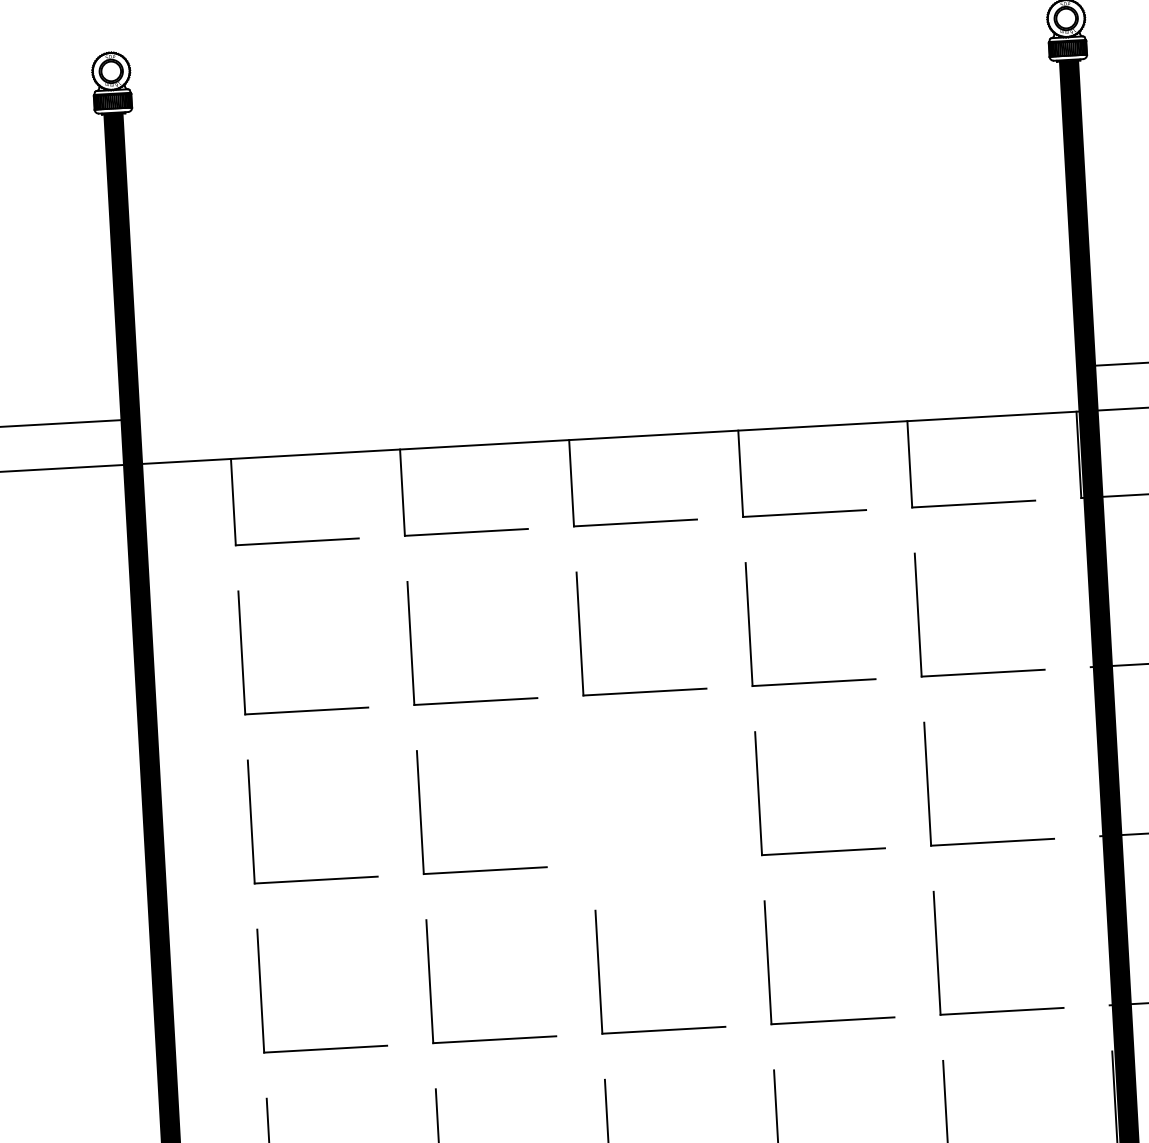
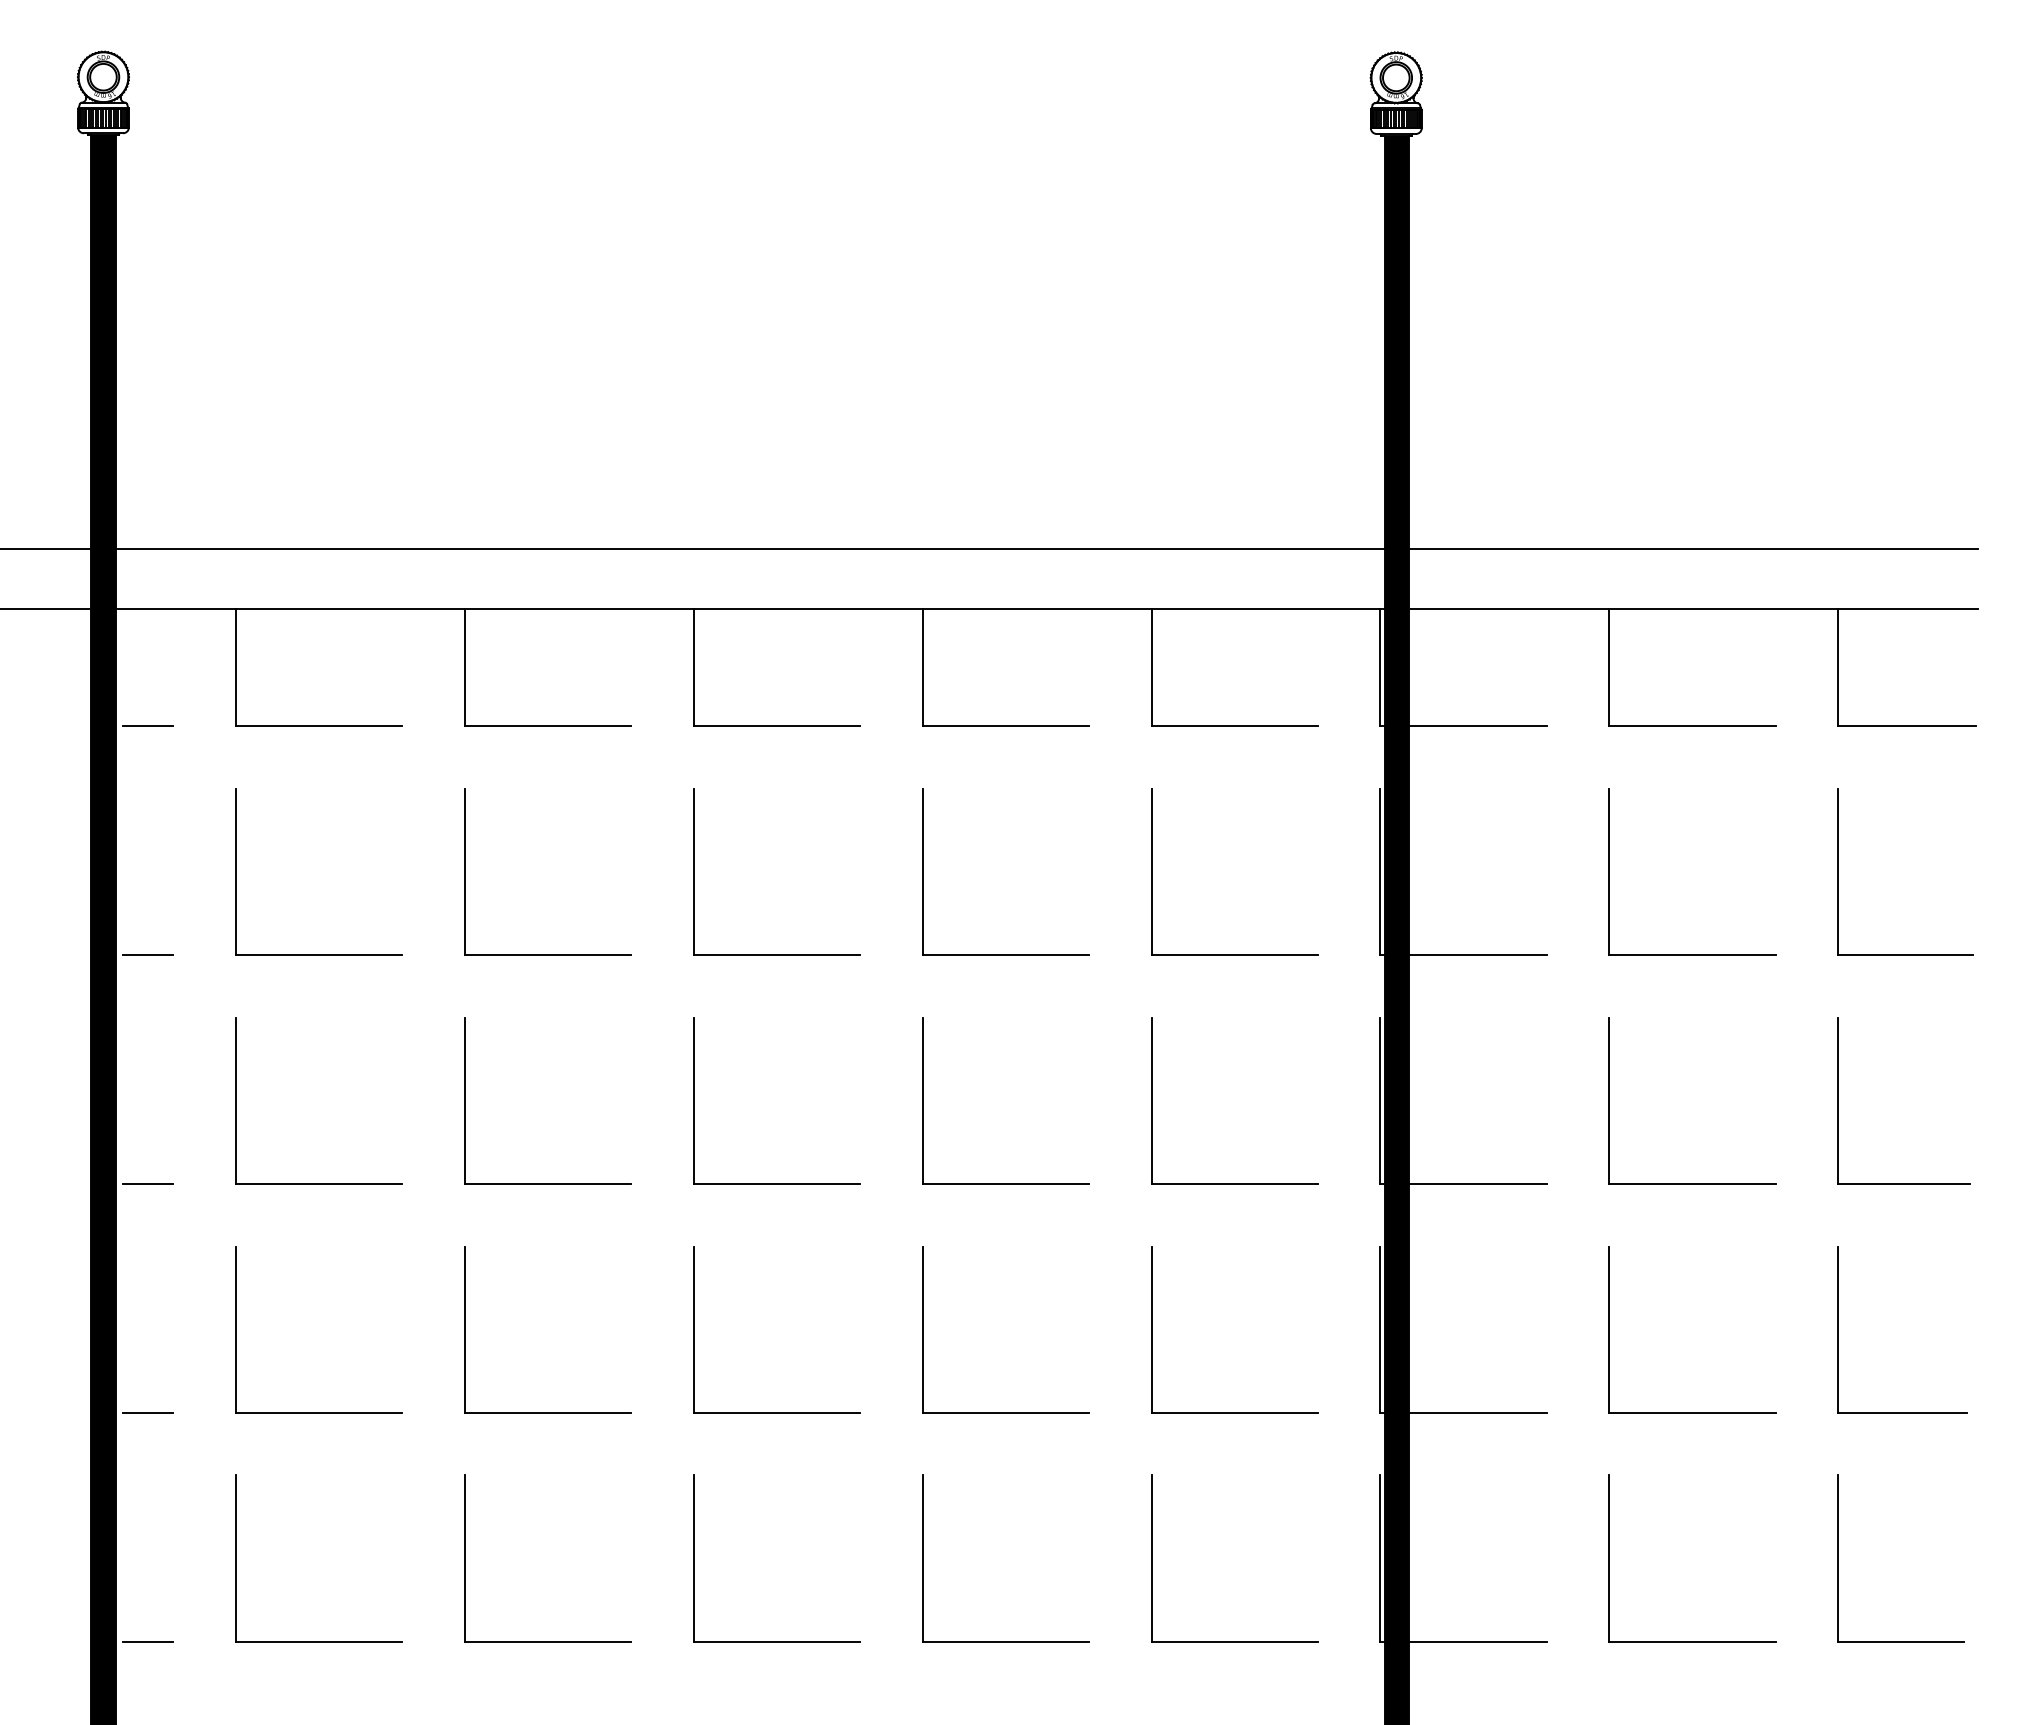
line: (607, 392) -> (749, 548), added
line: (171, 549) -> (148, 726), added
line: (1087, 605) -> (1380, 871), added
line: (180, 718) -> (148, 955), added
line: (1096, 774) -> (1380, 1100), added
part: (590, 802) -> (694, 1100), added
line: (190, 887) -> (148, 1184), added
line: (1106, 943) -> (1380, 1329), added
line: (199, 1055) -> (148, 1412), added

